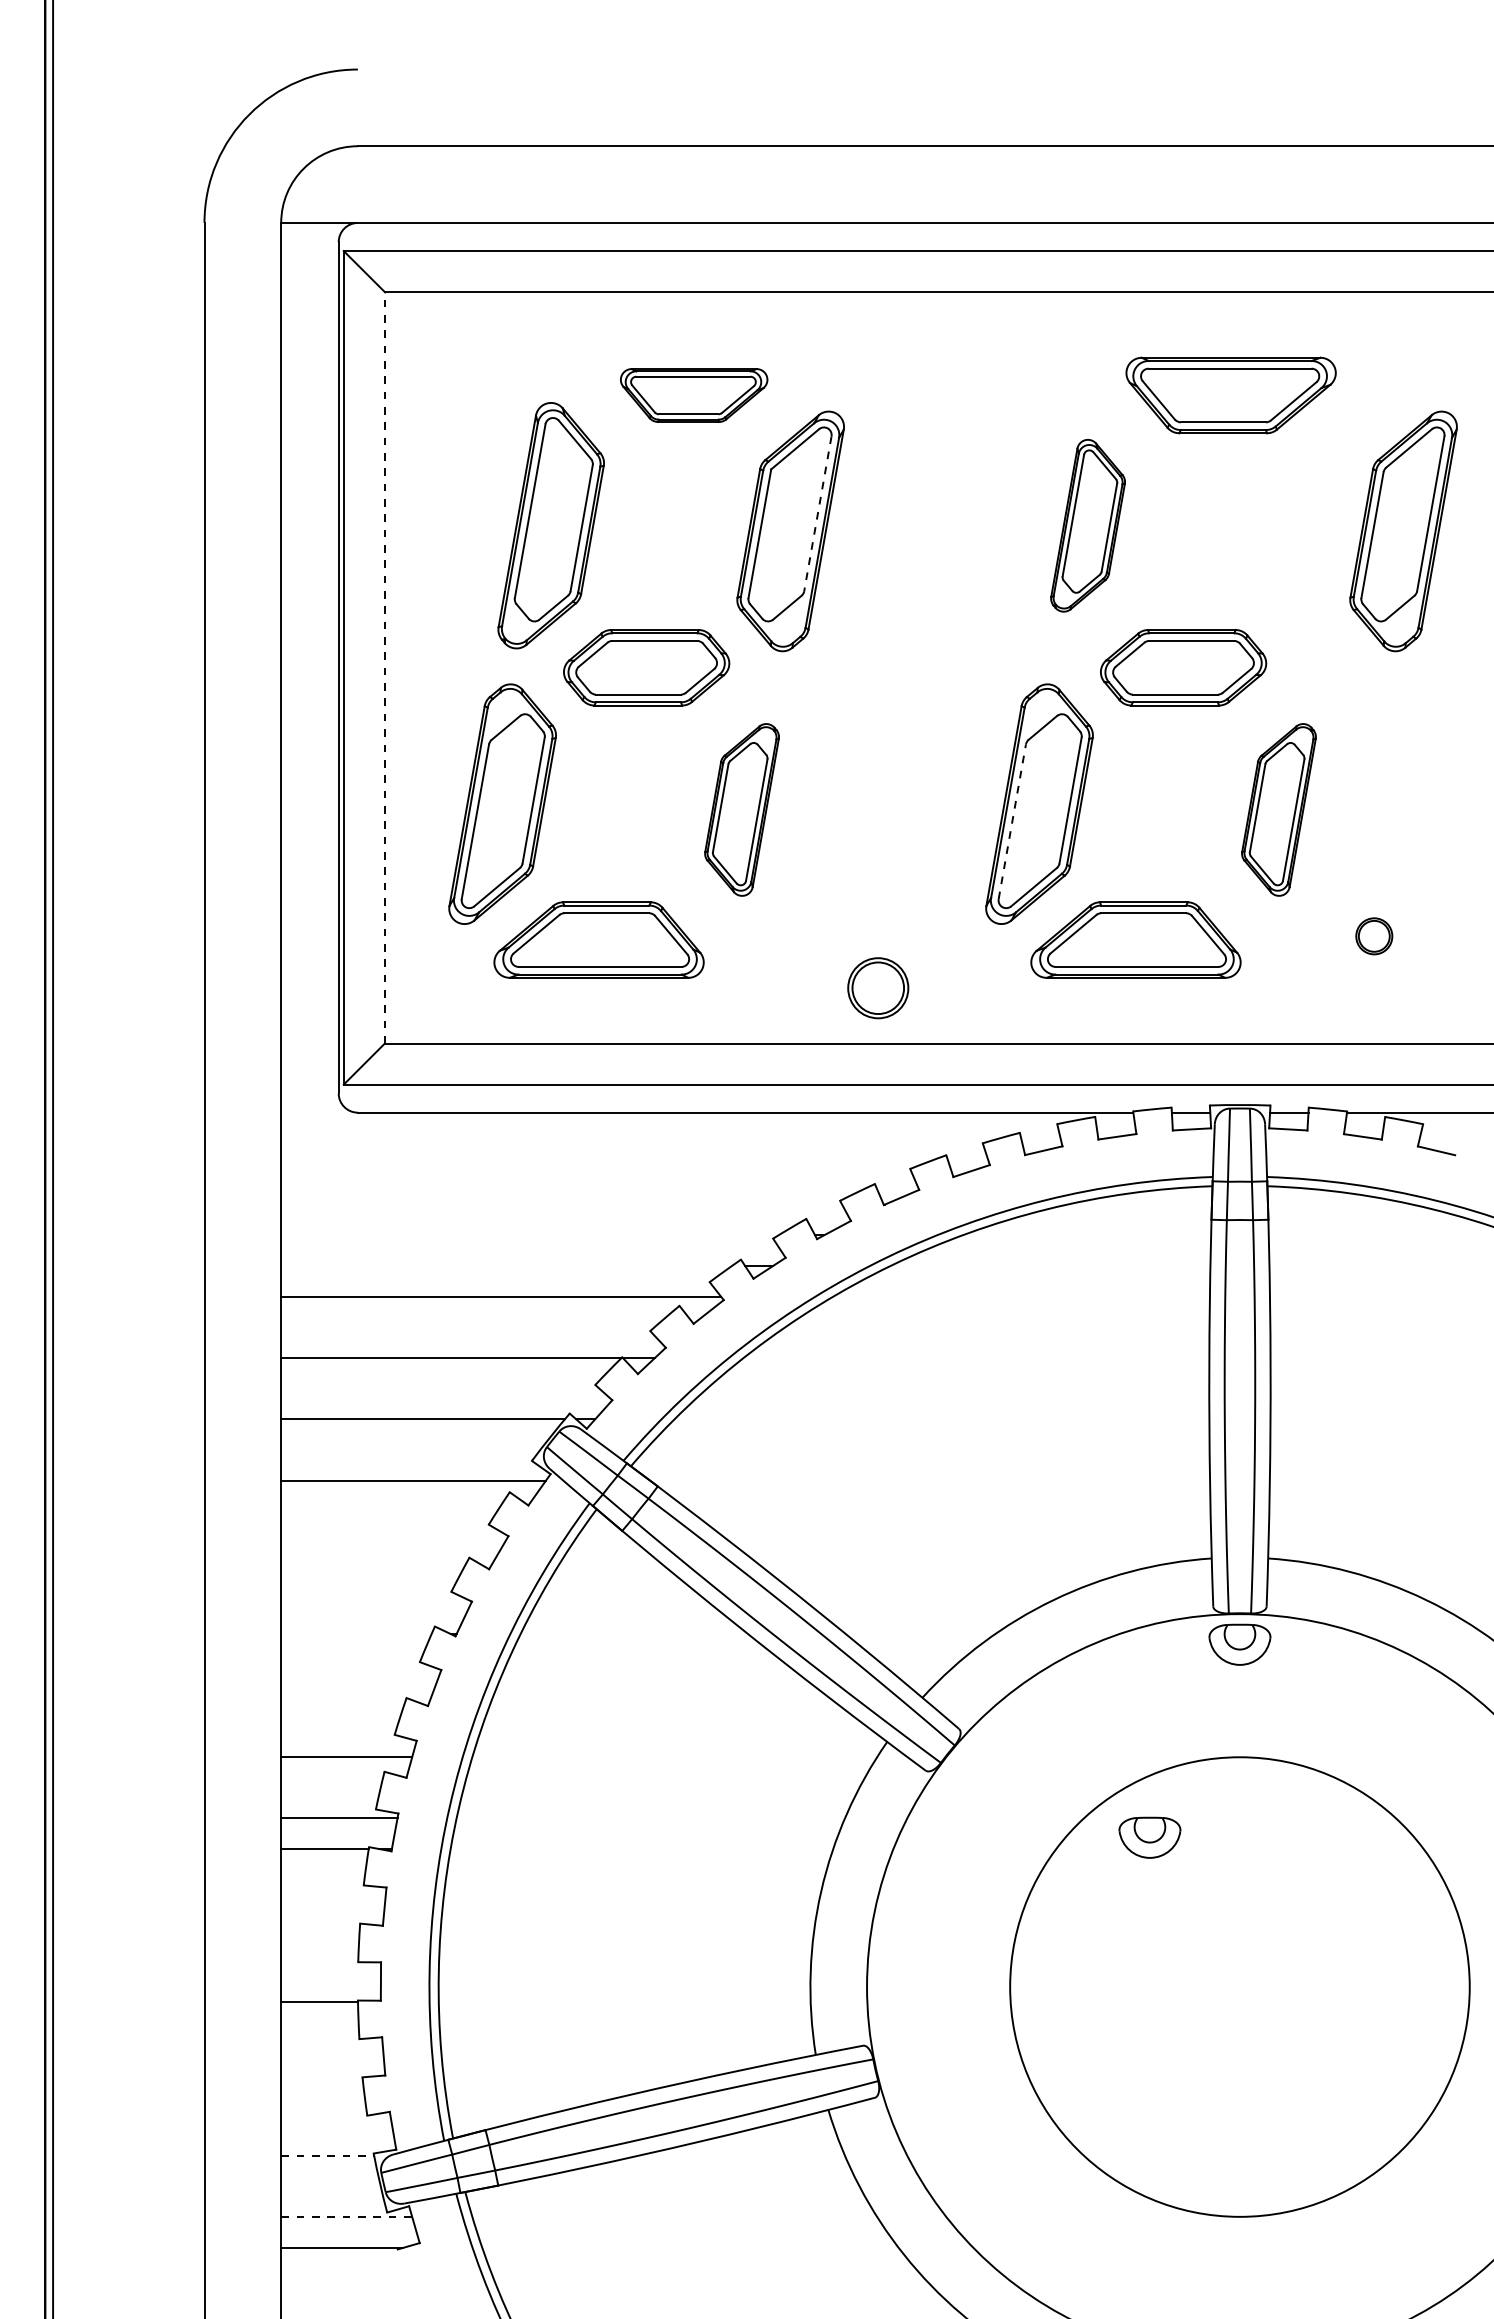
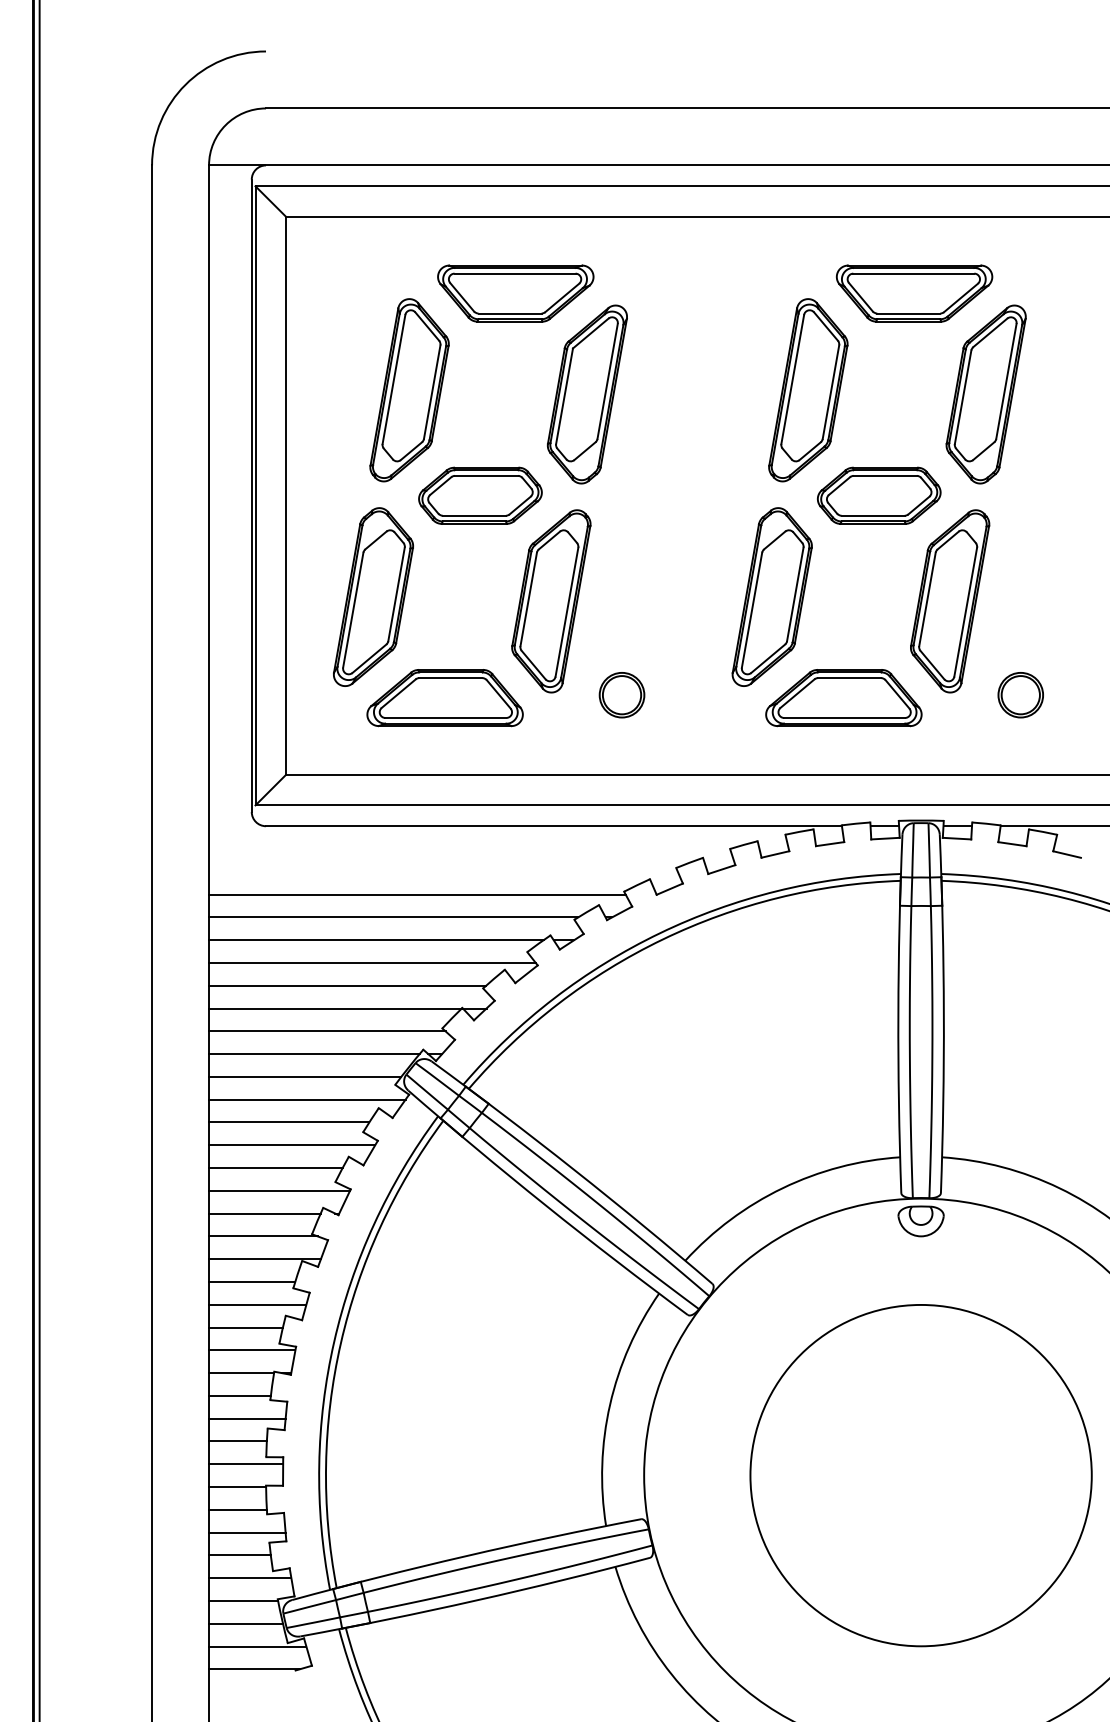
part: (693, 395) -> (515, 293), size x1.43
line: (817, 513) -> (607, 381), dashed -> solid
part: (1087, 525) -> (807, 390), size x1.43
part: (1403, 531) -> (986, 394), moved
line: (384, 667) -> (285, 495), dashed -> solid
part: (741, 809) -> (550, 601), size x1.43
part: (1278, 809) -> (949, 601), size x1.43
line: (1012, 821) -> (752, 609), dashed -> solid
part: (1374, 936) -> (1021, 695), size x1.67
part: (878, 988) -> (622, 695), moved
line: (561, 1204) -> (417, 894), added
line: (529, 1235) -> (393, 917), added
line: (506, 1266) -> (376, 940), added
line: (467, 1327) -> (347, 985), added
line: (440, 1388) -> (327, 1031), added
line: (410, 1450) -> (305, 1077), added
line: (389, 1511) -> (289, 1122), added
line: (393, 1542) -> (292, 1145), added
line: (371, 1572) -> (276, 1167), added
line: (376, 1603) -> (279, 1190), added
line: (356, 1634) -> (264, 1213), added
line: (354, 1664) -> (263, 1236), added
line: (356, 1695) -> (264, 1259), added
line: (339, 1726) -> (252, 1282), added
line: (330, 1787) -> (245, 1327), added
part: (1149, 1837) -> (853, 1364), removed
line: (322, 1879) -> (239, 1395), added
line: (332, 1910) -> (247, 1418), added
line: (320, 1941) -> (238, 1441), added
line: (330, 1971) -> (245, 1464), added
line: (320, 2033) -> (238, 1510), added
line: (332, 2063) -> (247, 1532), added
line: (322, 2094) -> (239, 1555), added
line: (336, 2125) -> (250, 1578), added
line: (327, 2155) -> (243, 1600), dashed -> solid
line: (330, 2186) -> (245, 1623), added
line: (346, 2217) -> (257, 1646), dashed -> solid

